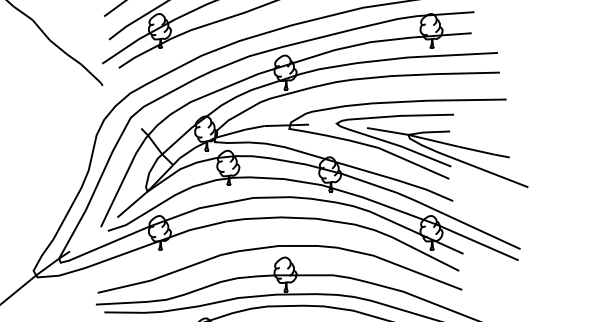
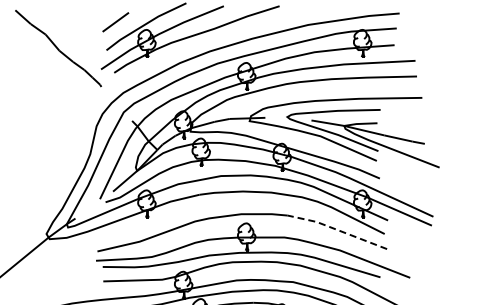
line: (398, 265) -> (336, 229), solid -> dashed

